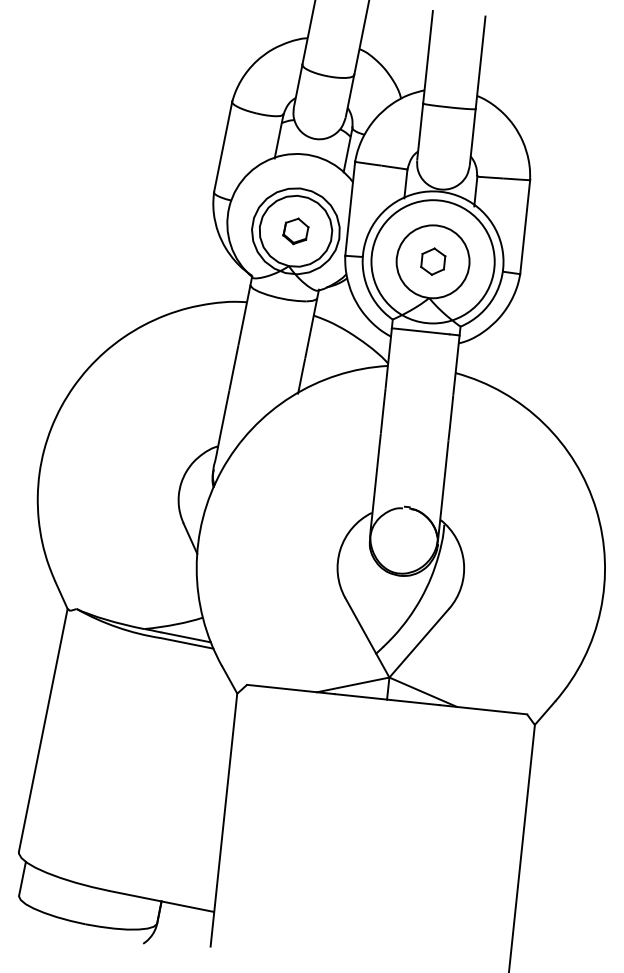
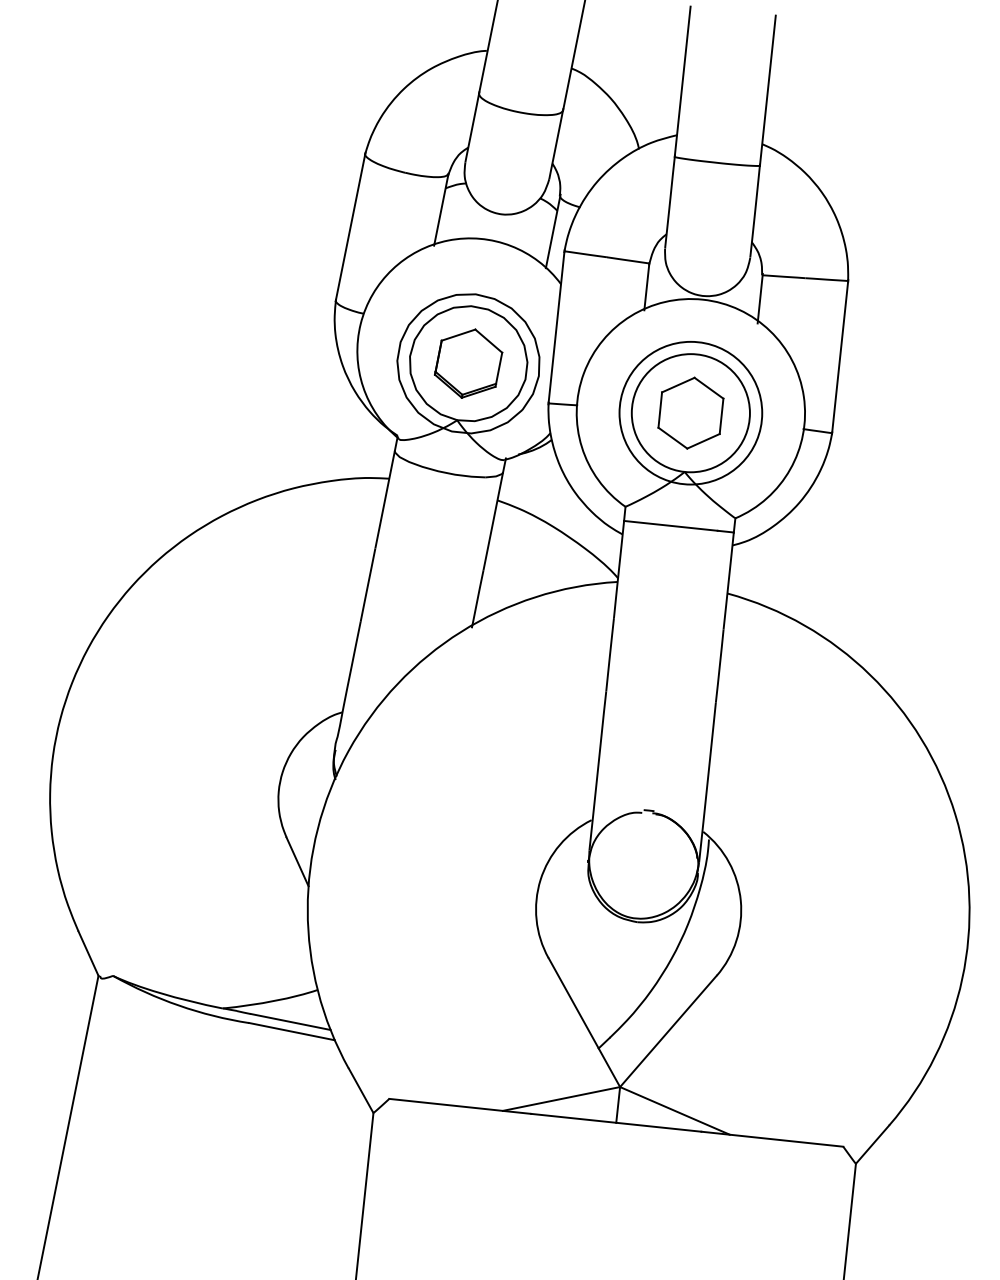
part: (295, 231) -> (467, 364), size x1.67
circle: (433, 261) -> (691, 412), size x0.71
part: (433, 261) -> (691, 412), size x1.67

